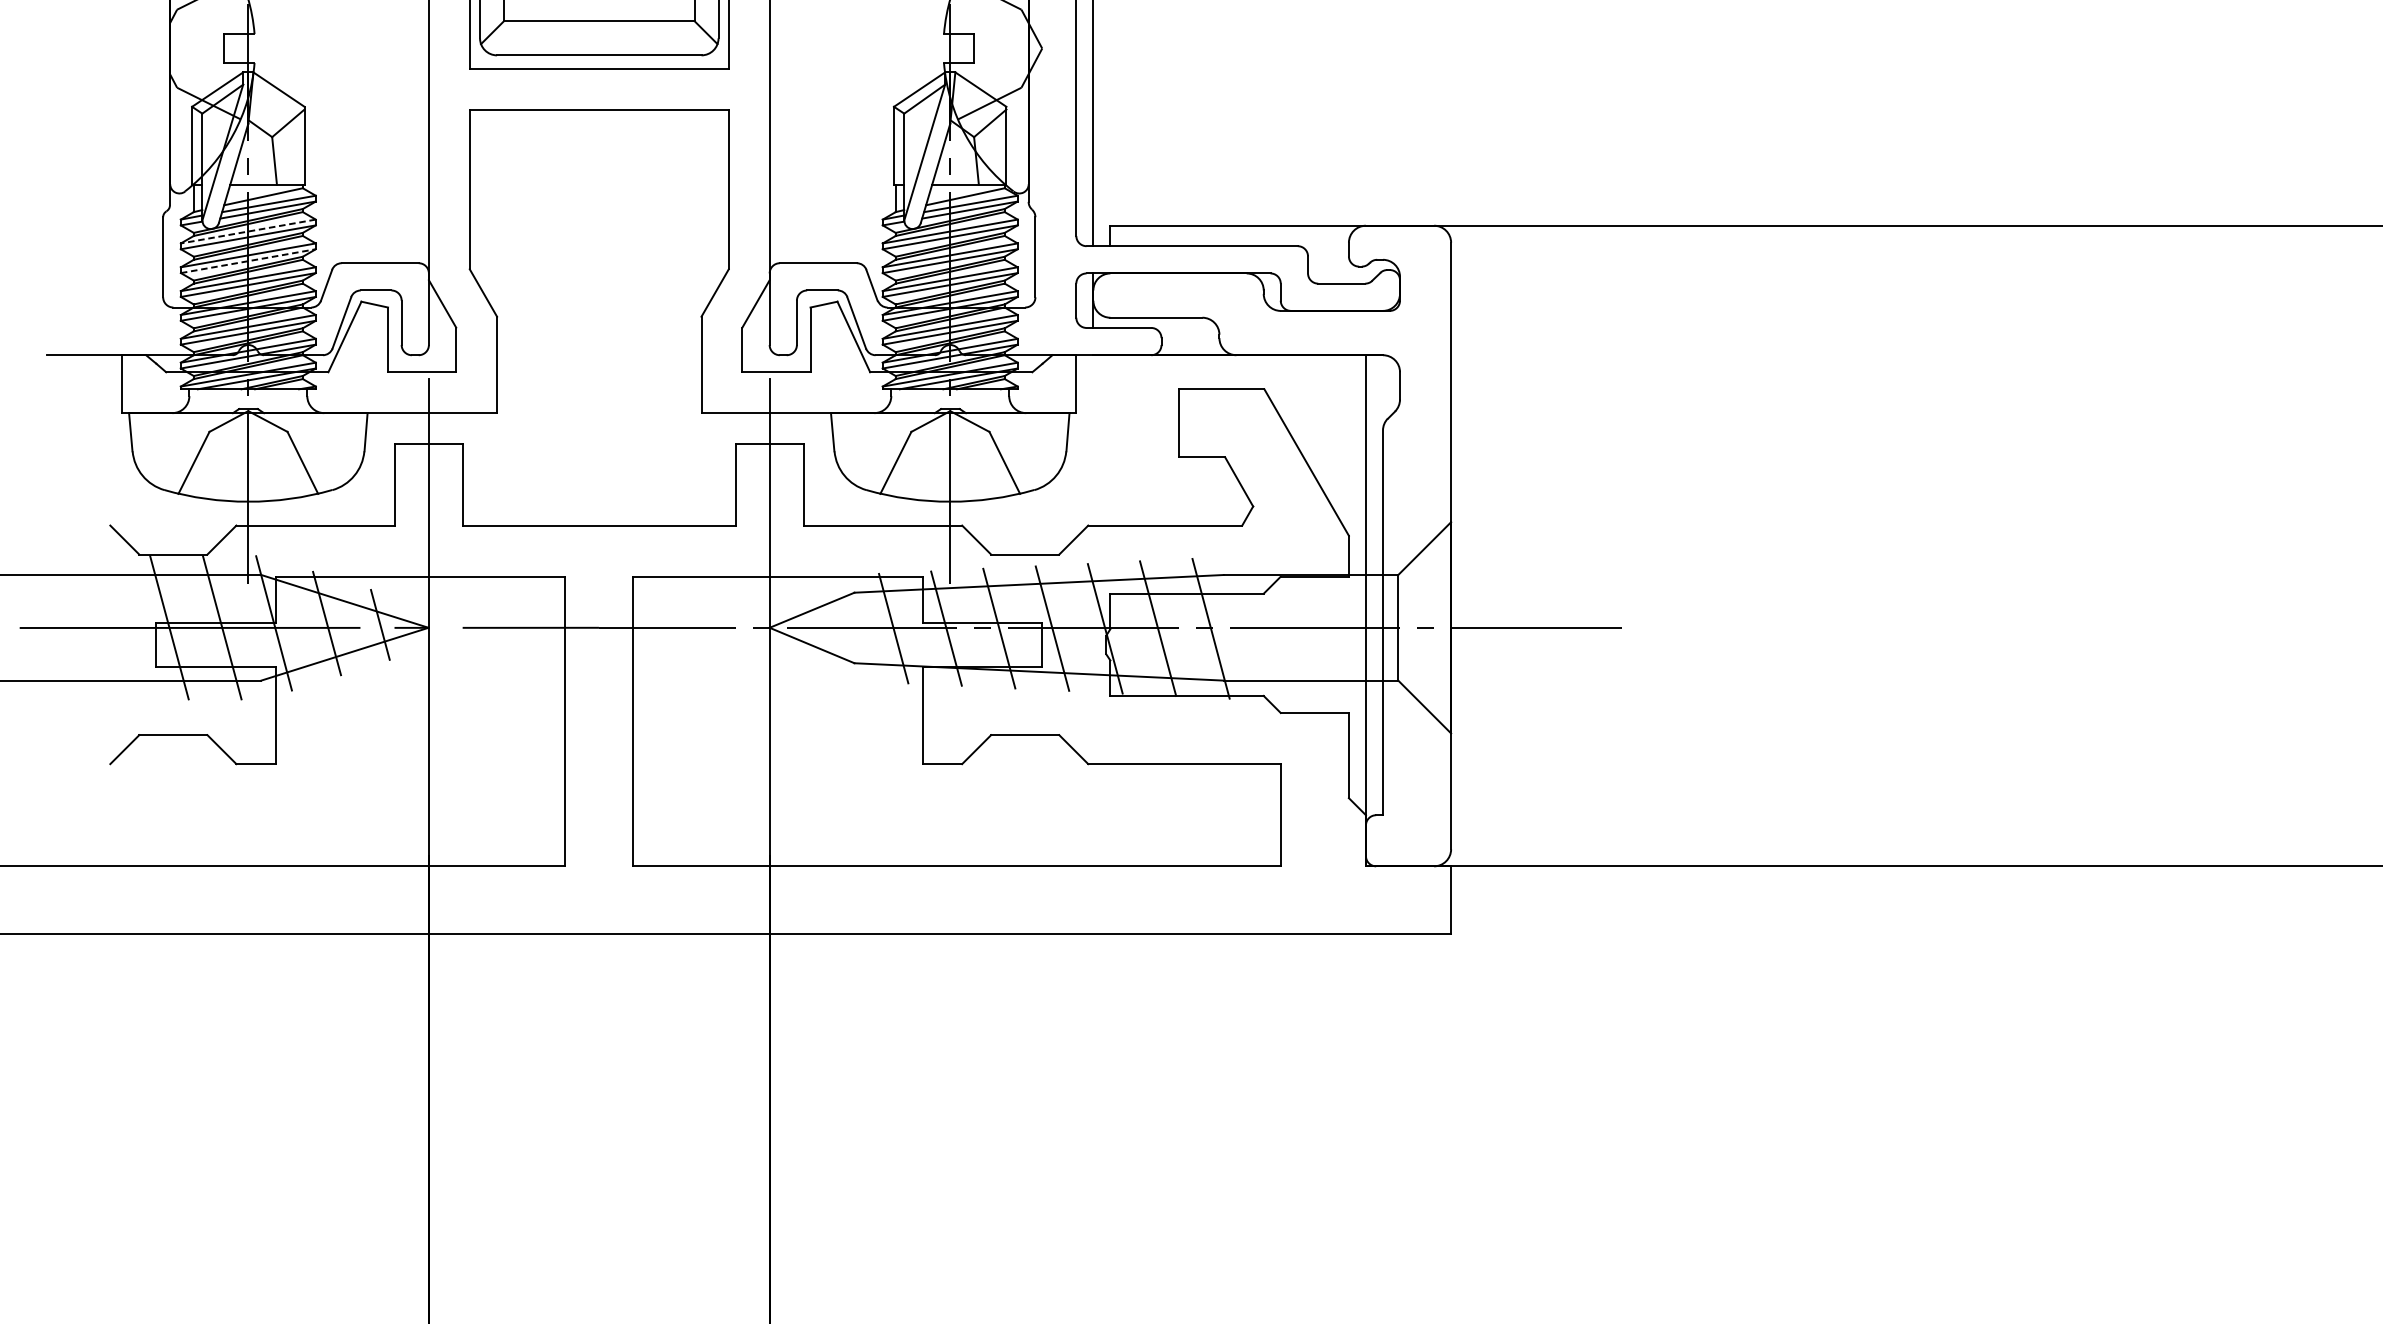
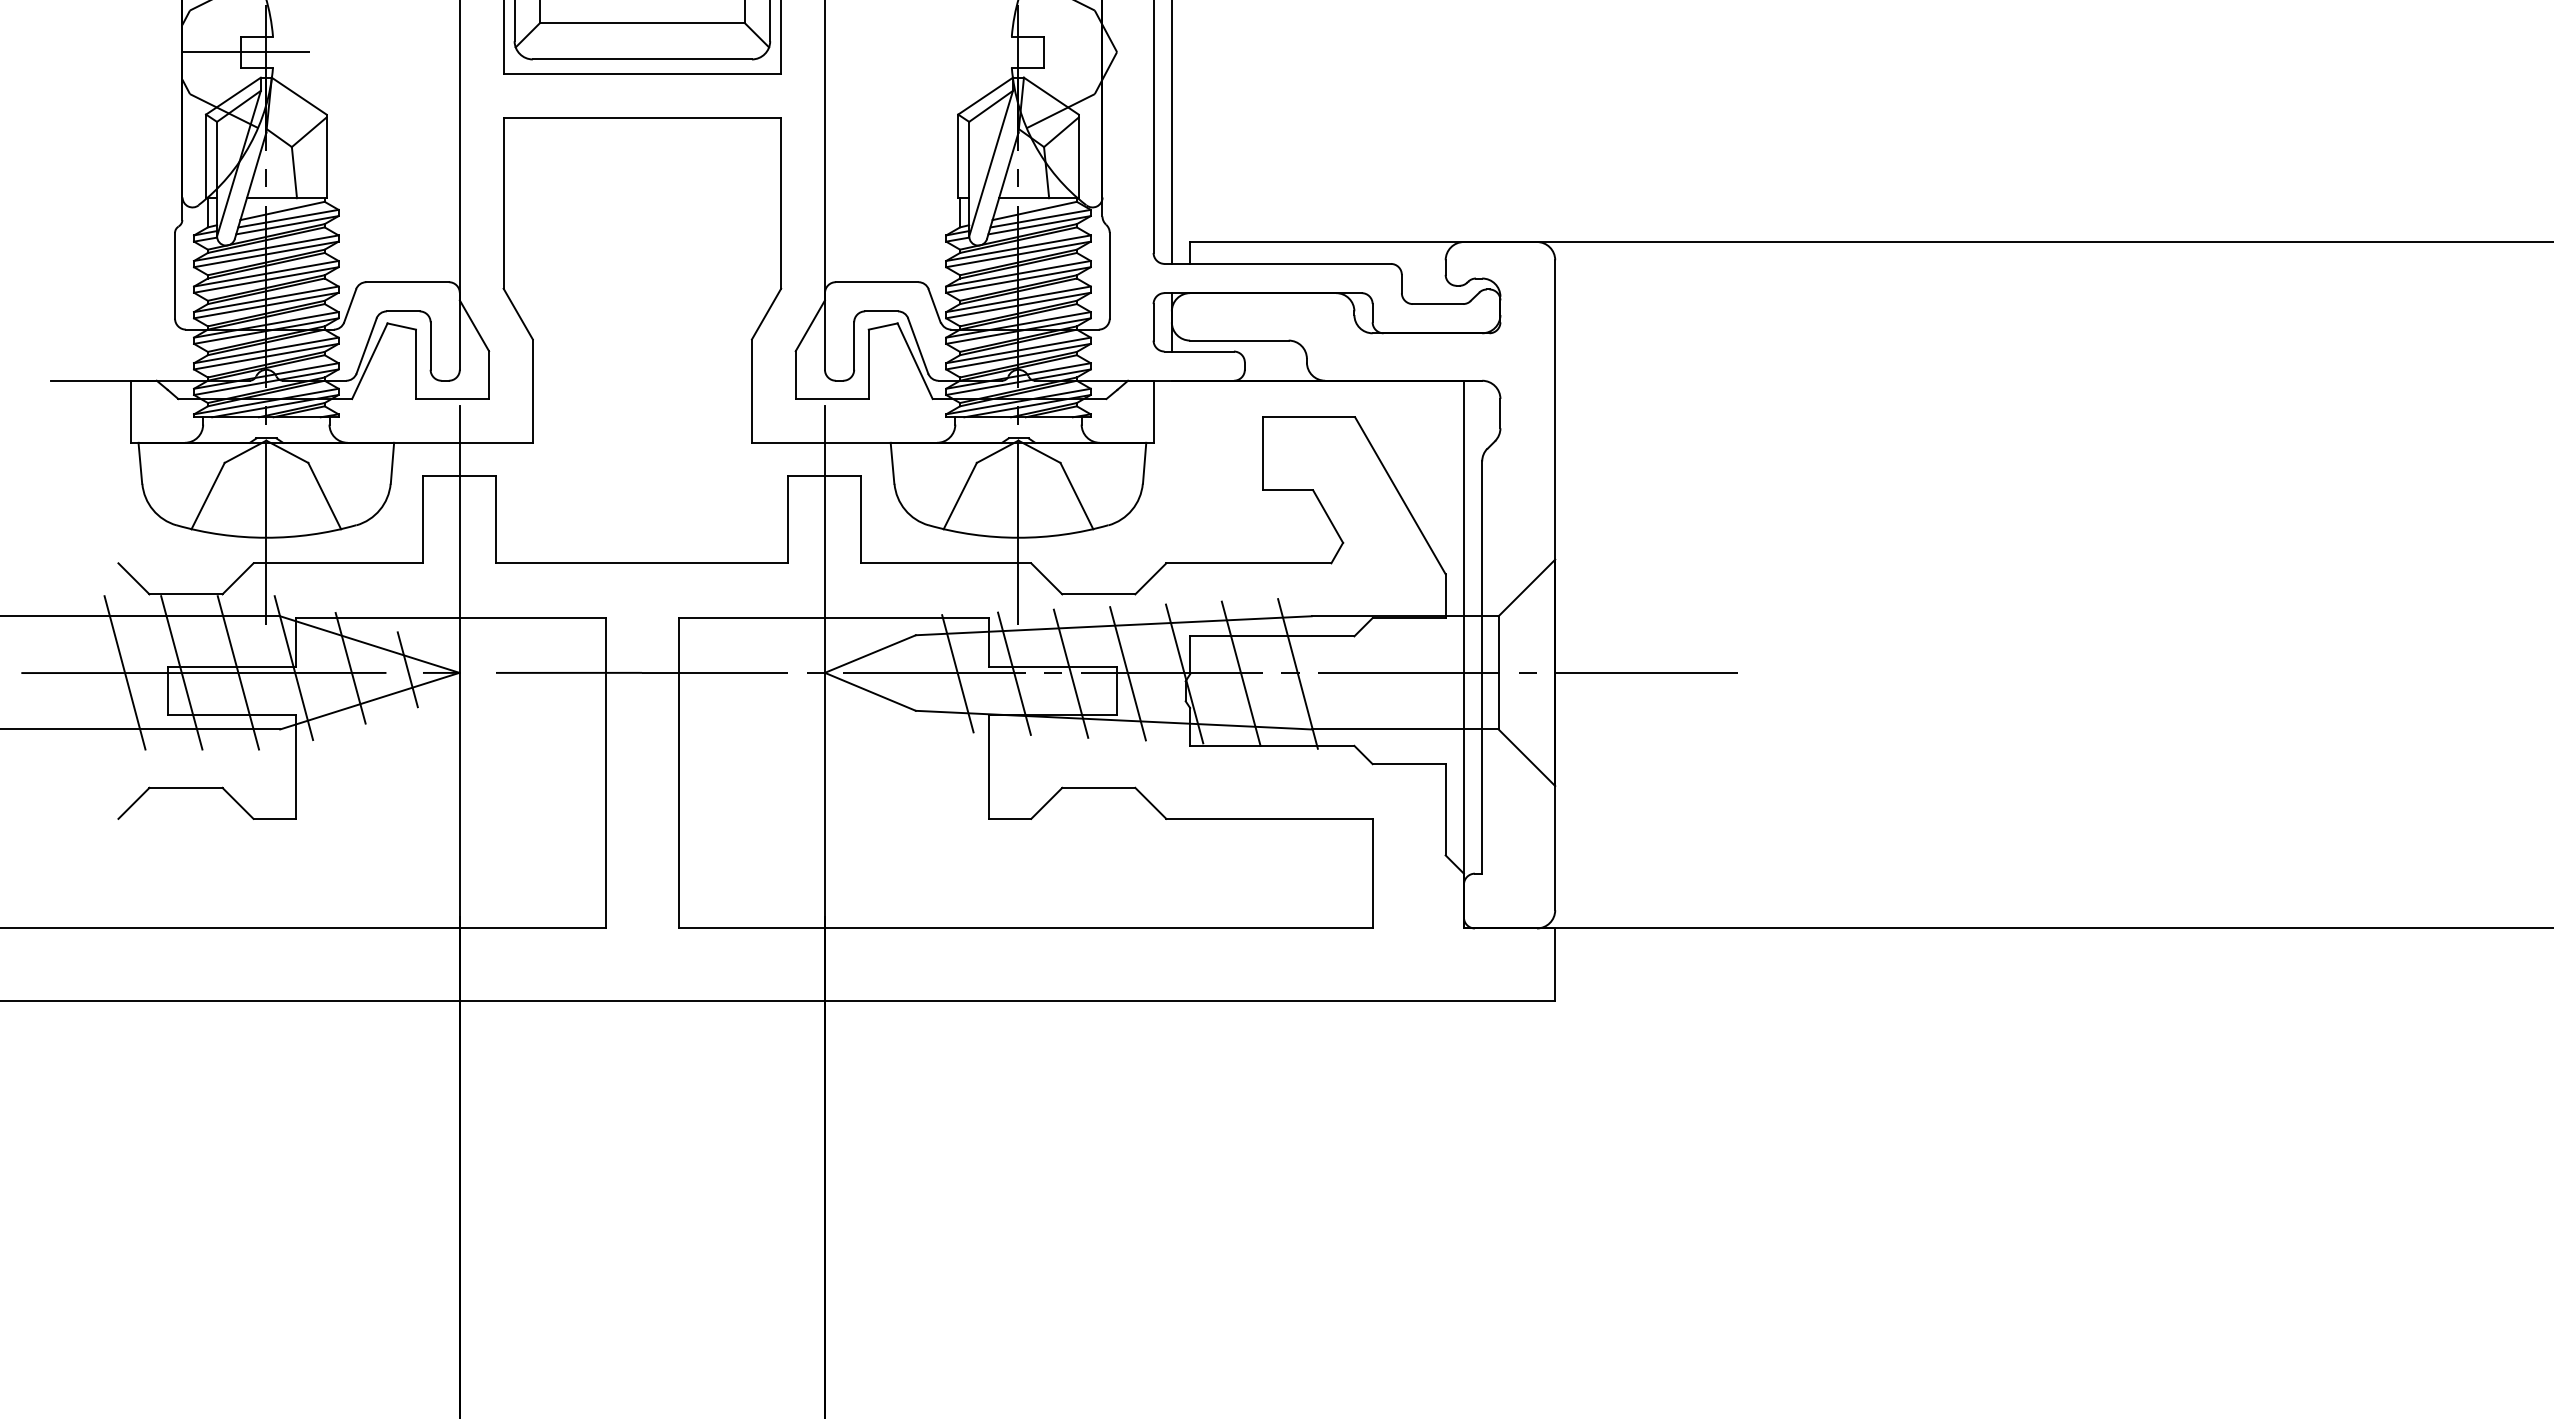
line: (229, 48) -> (246, 52), added
line: (247, 231) -> (265, 248), dashed -> solid
line: (248, 260) -> (266, 279), dashed -> solid
line: (115, 627) -> (124, 672), added

